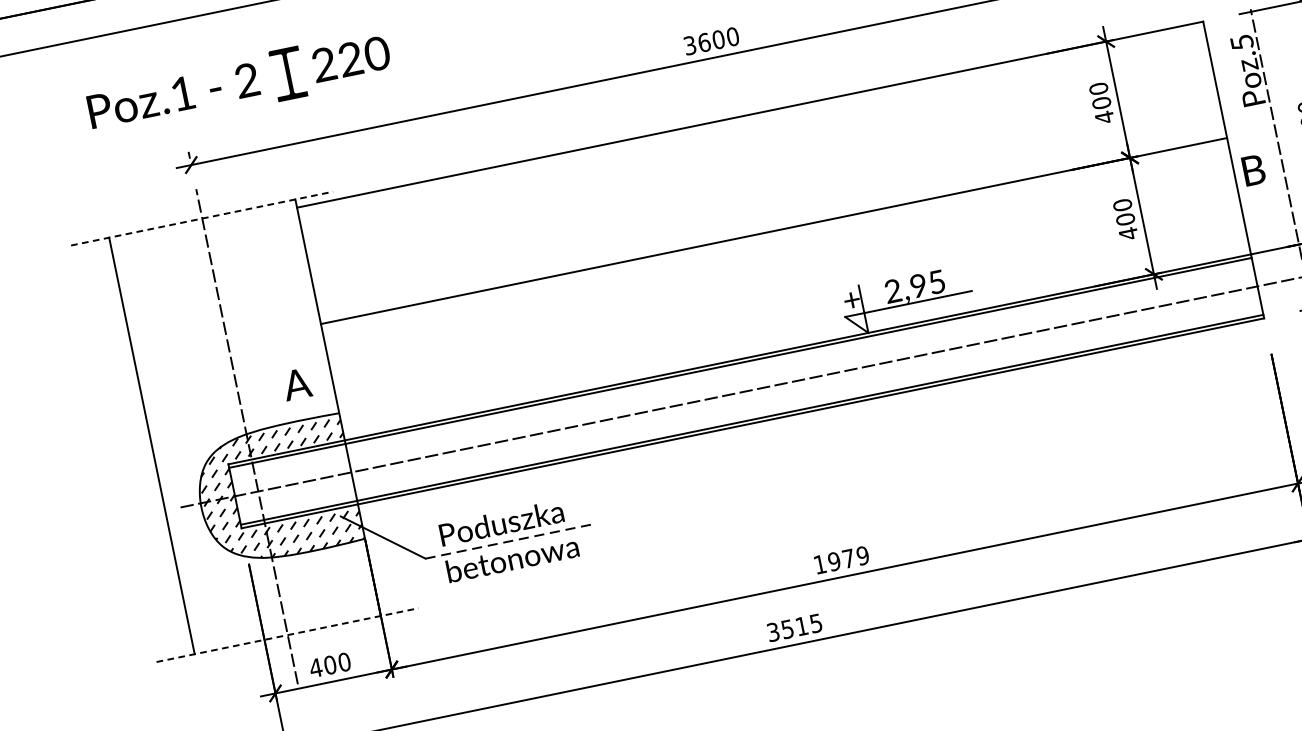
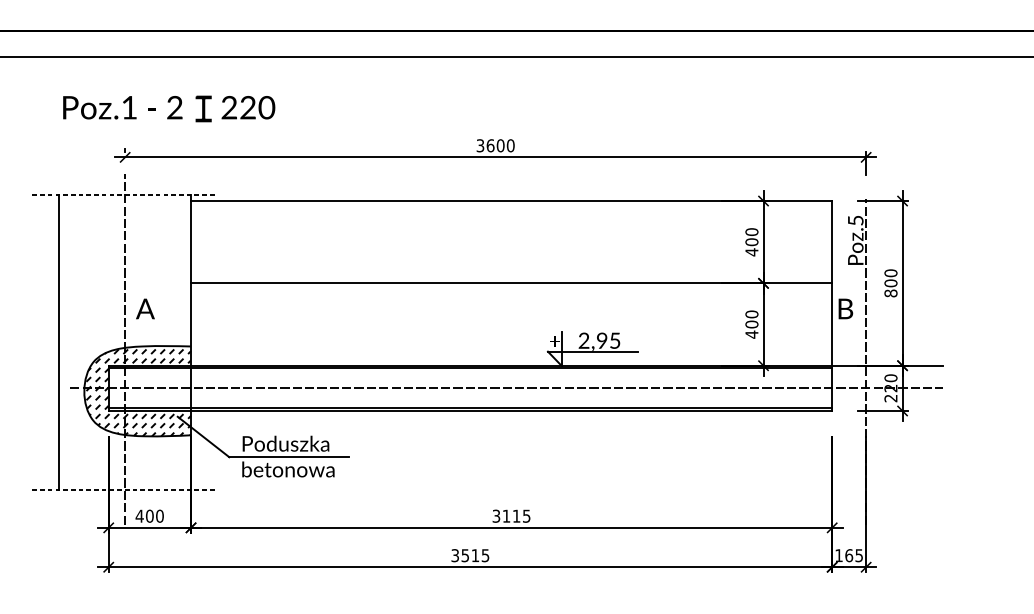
part: (287, 73) -> (203, 108), size x0.71
text: (297, 383) -> (145, 308), moved
line: (510, 541) -> (289, 457), dashed -> solid
text: (841, 559) -> (511, 515), 1979 -> 3115

